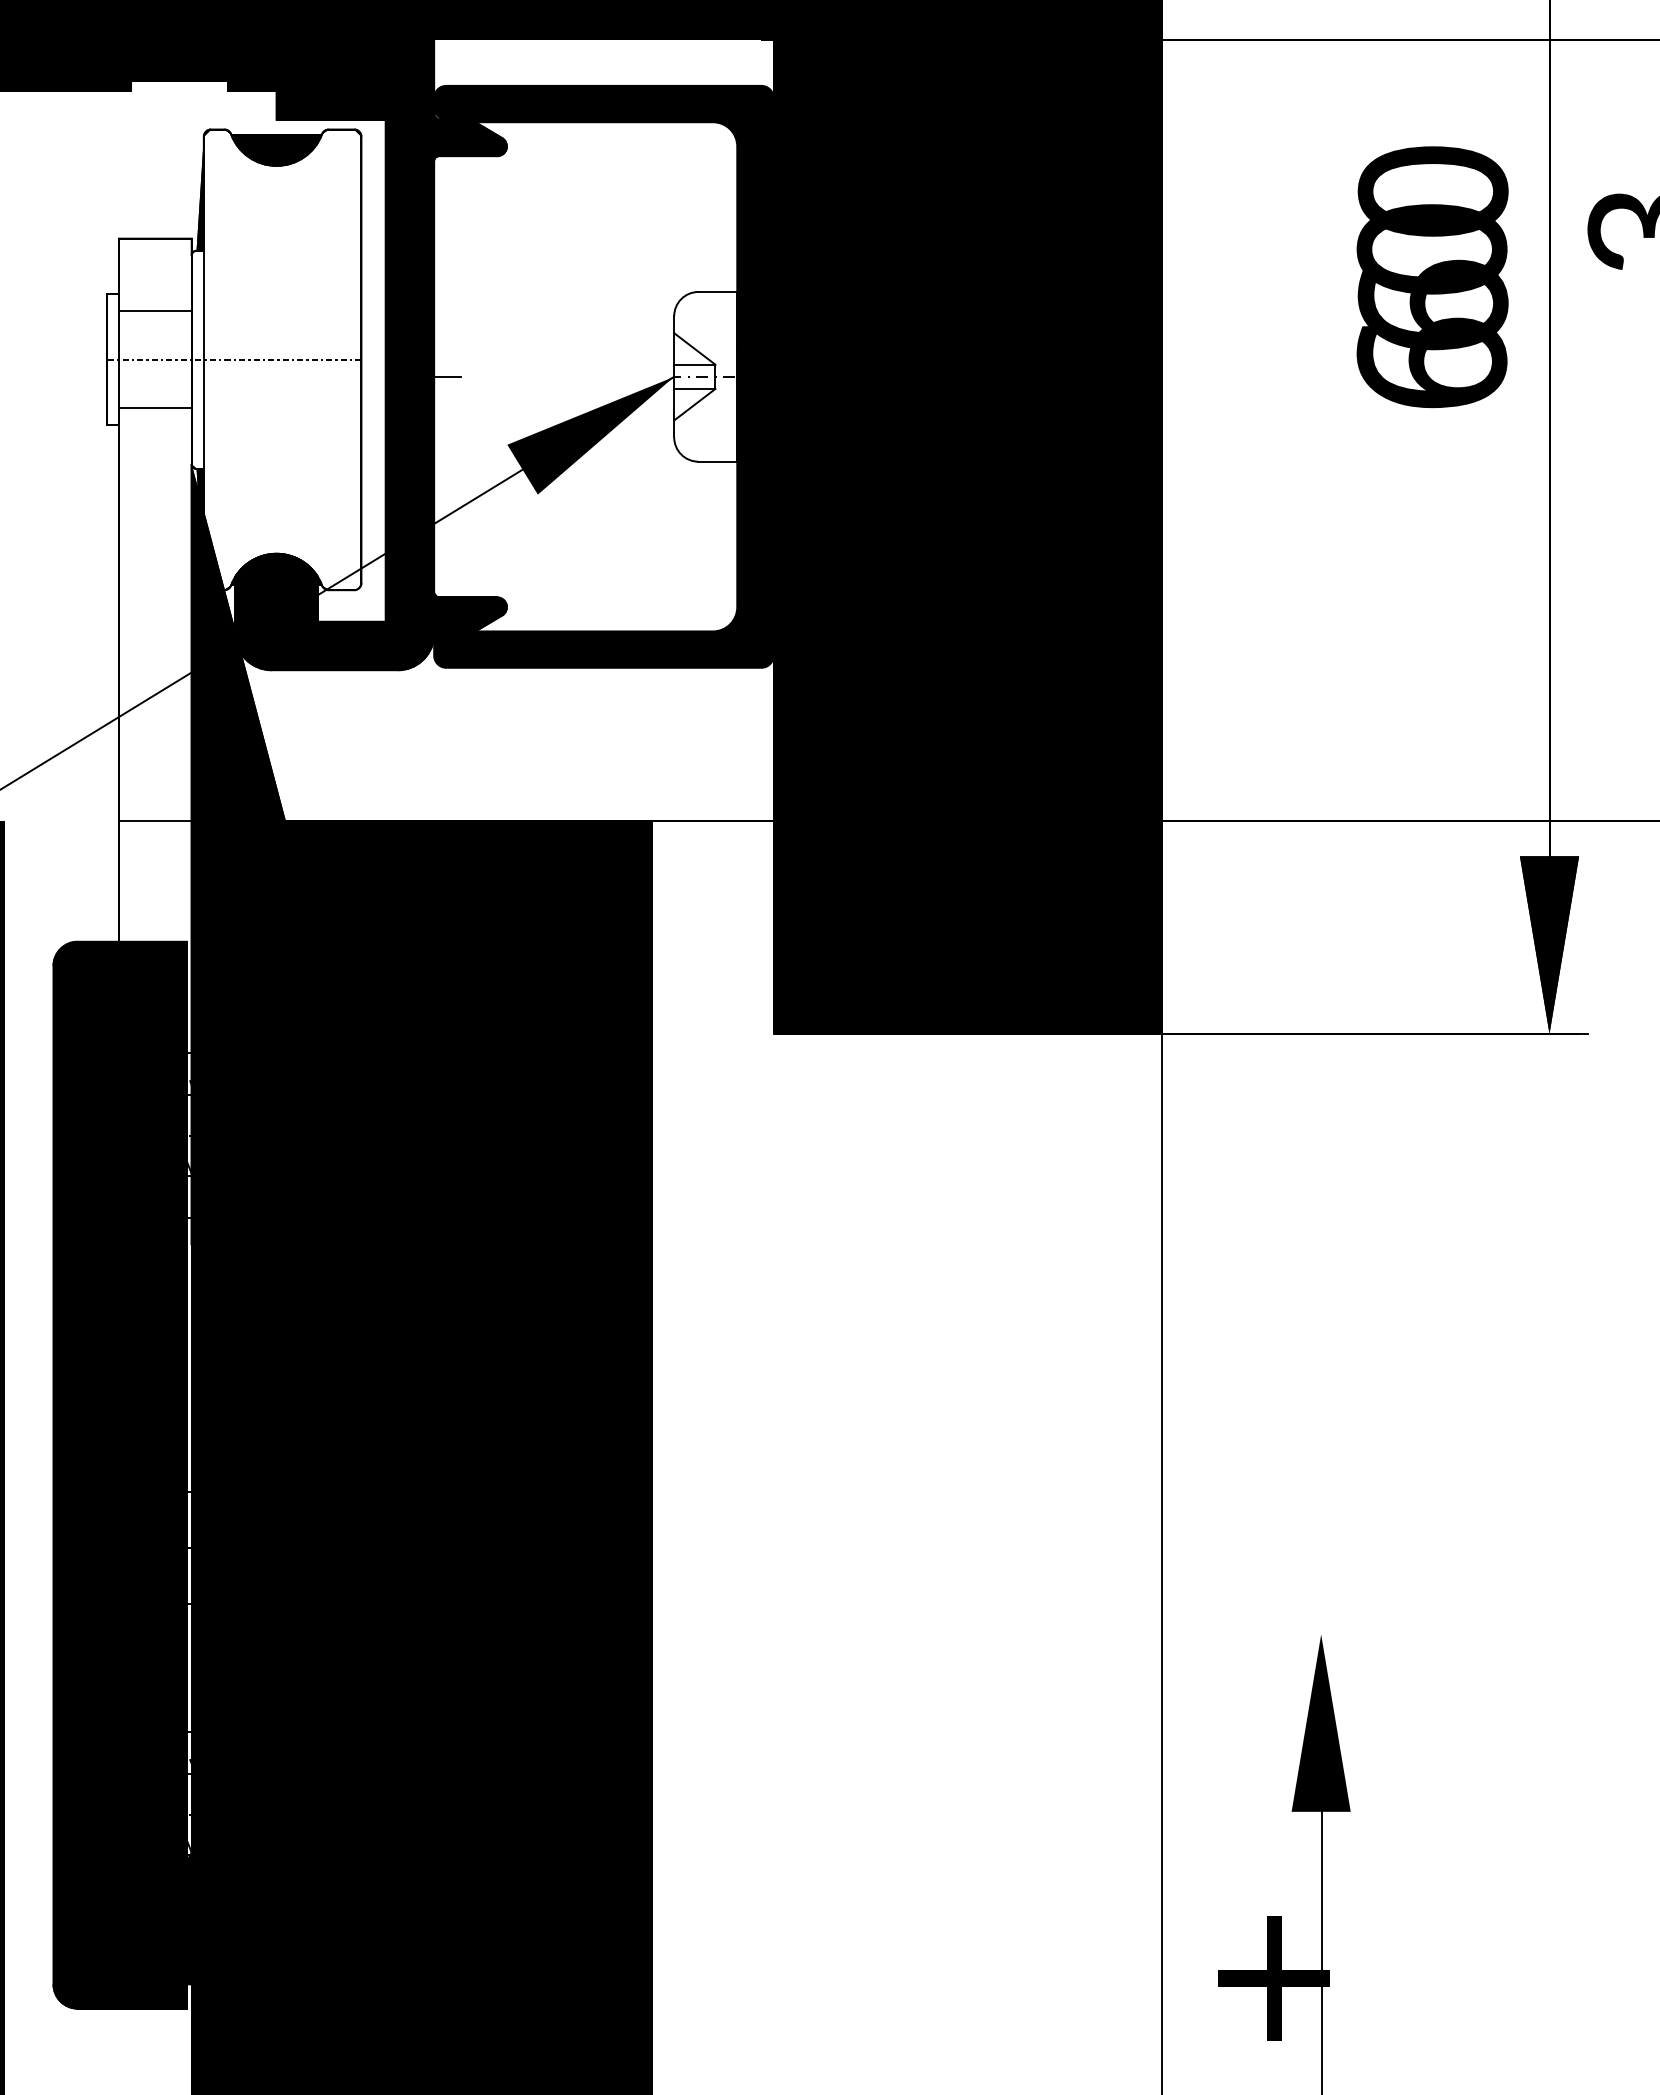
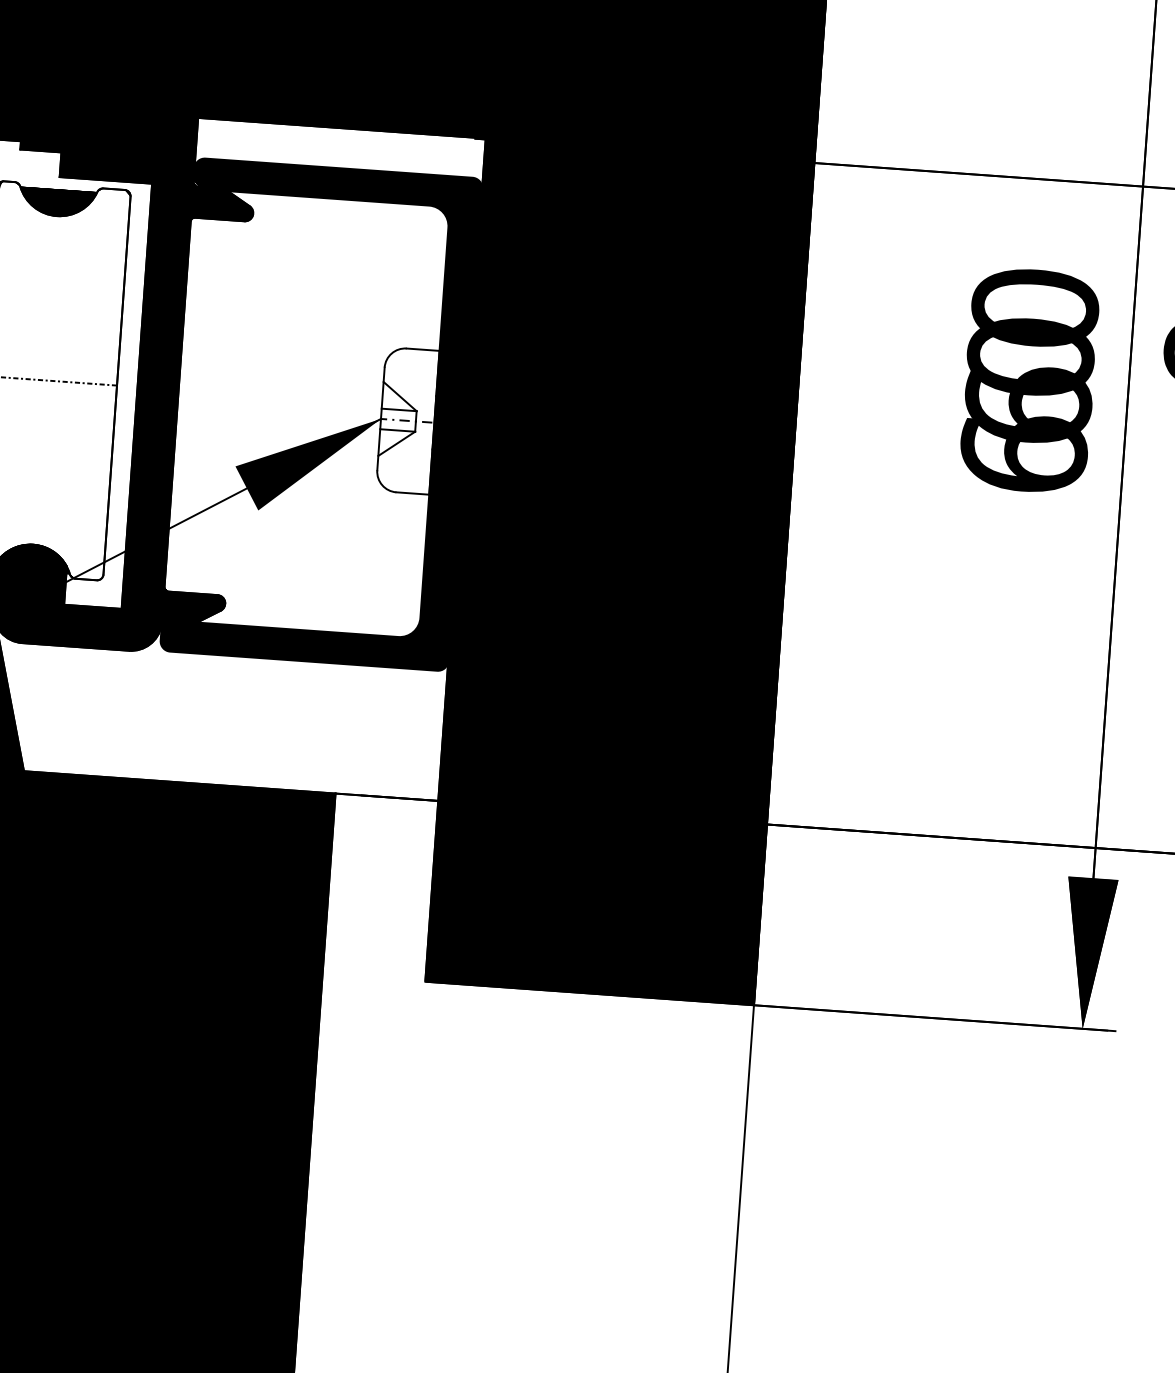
line: (447, 376) -> (188, 404), removed

